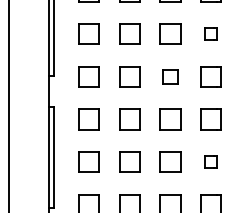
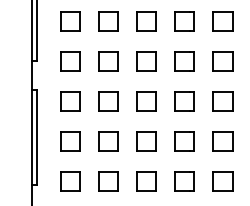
part: (210, 34) -> (184, 21), size x1.67
part: (170, 76) -> (146, 61), size x1.43
part: (210, 161) -> (184, 141), size x1.67

